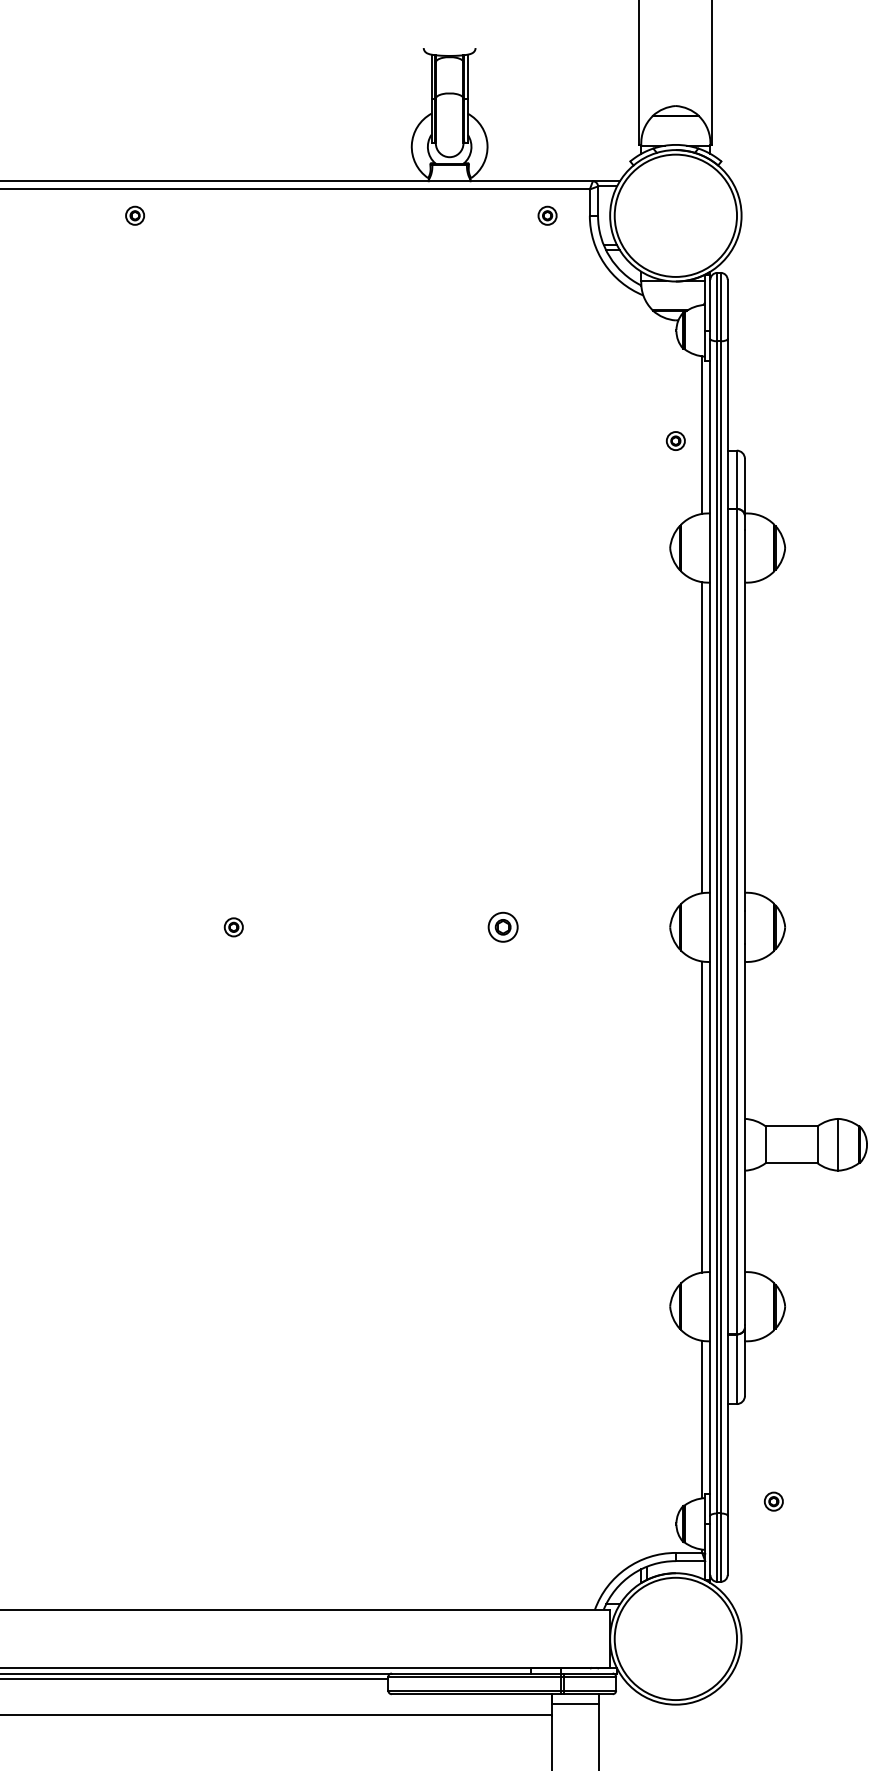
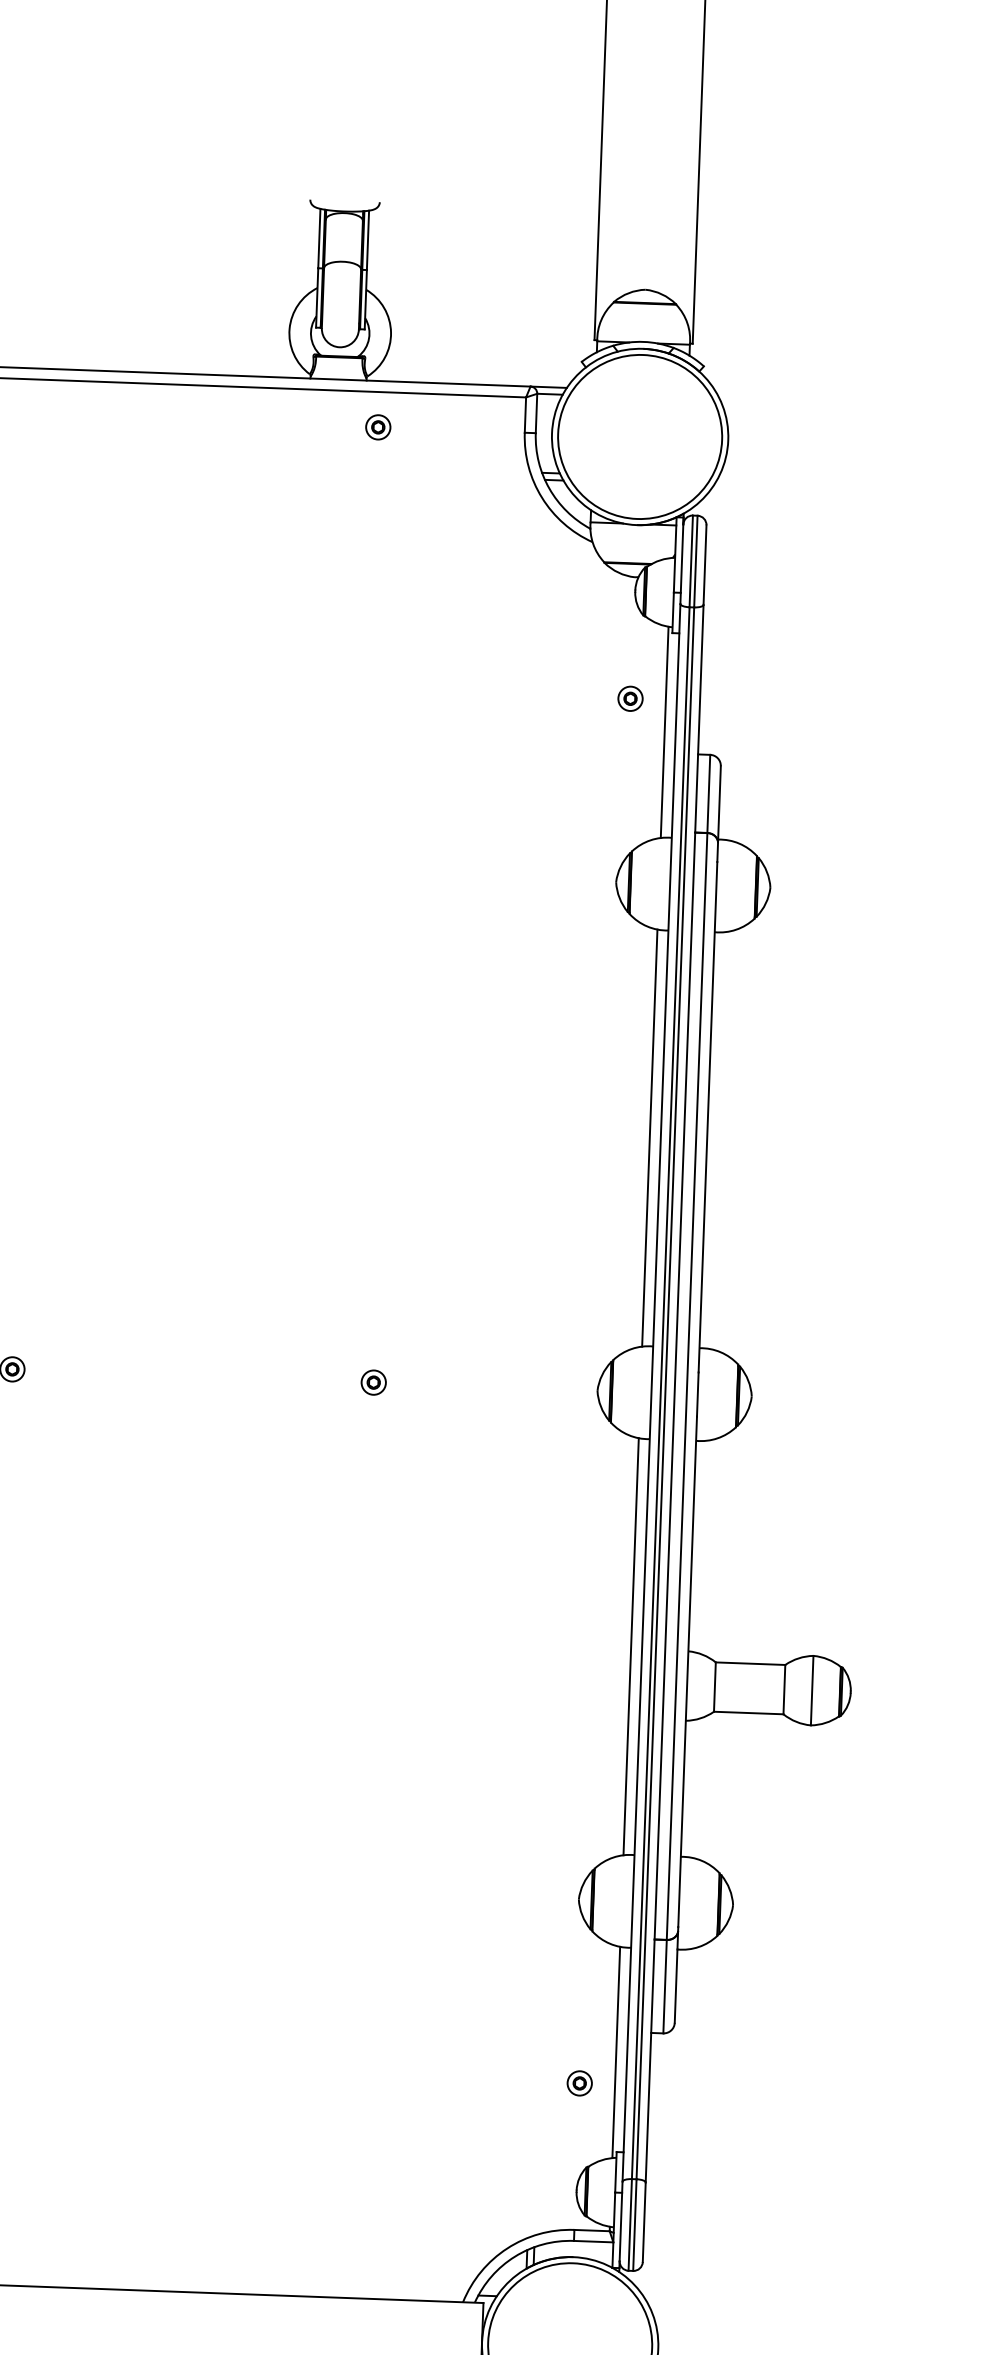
part: (547, 215) -> (378, 426), moved
part: (675, 440) -> (630, 698), moved
part: (503, 927) -> (374, 1382), size x0.62
part: (773, 1501) -> (579, 2083), moved

